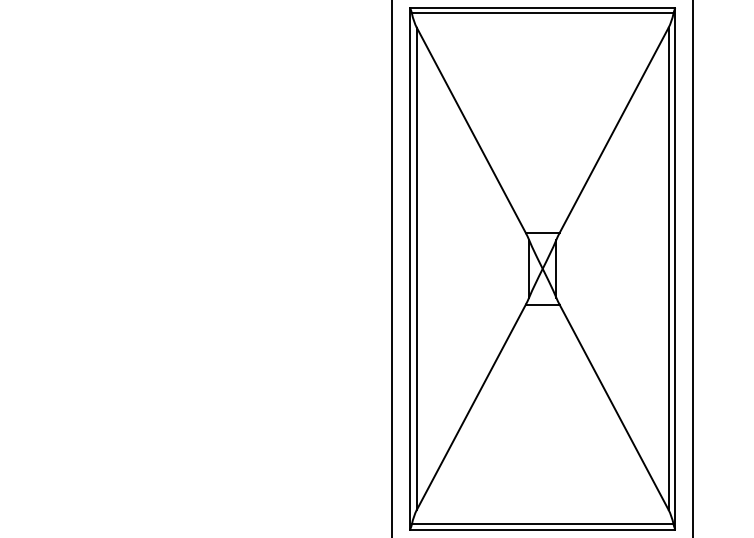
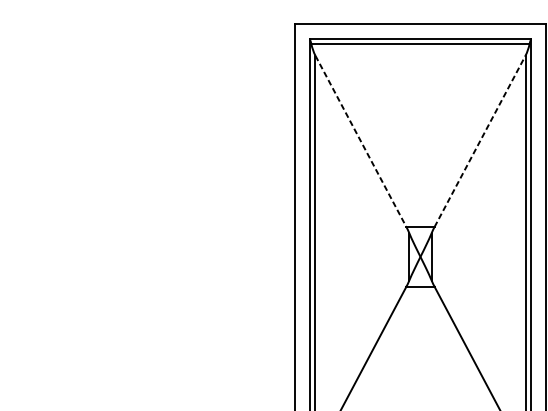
line: (471, 130) -> (361, 141), solid -> dashed
line: (614, 130) -> (480, 141), solid -> dashed

